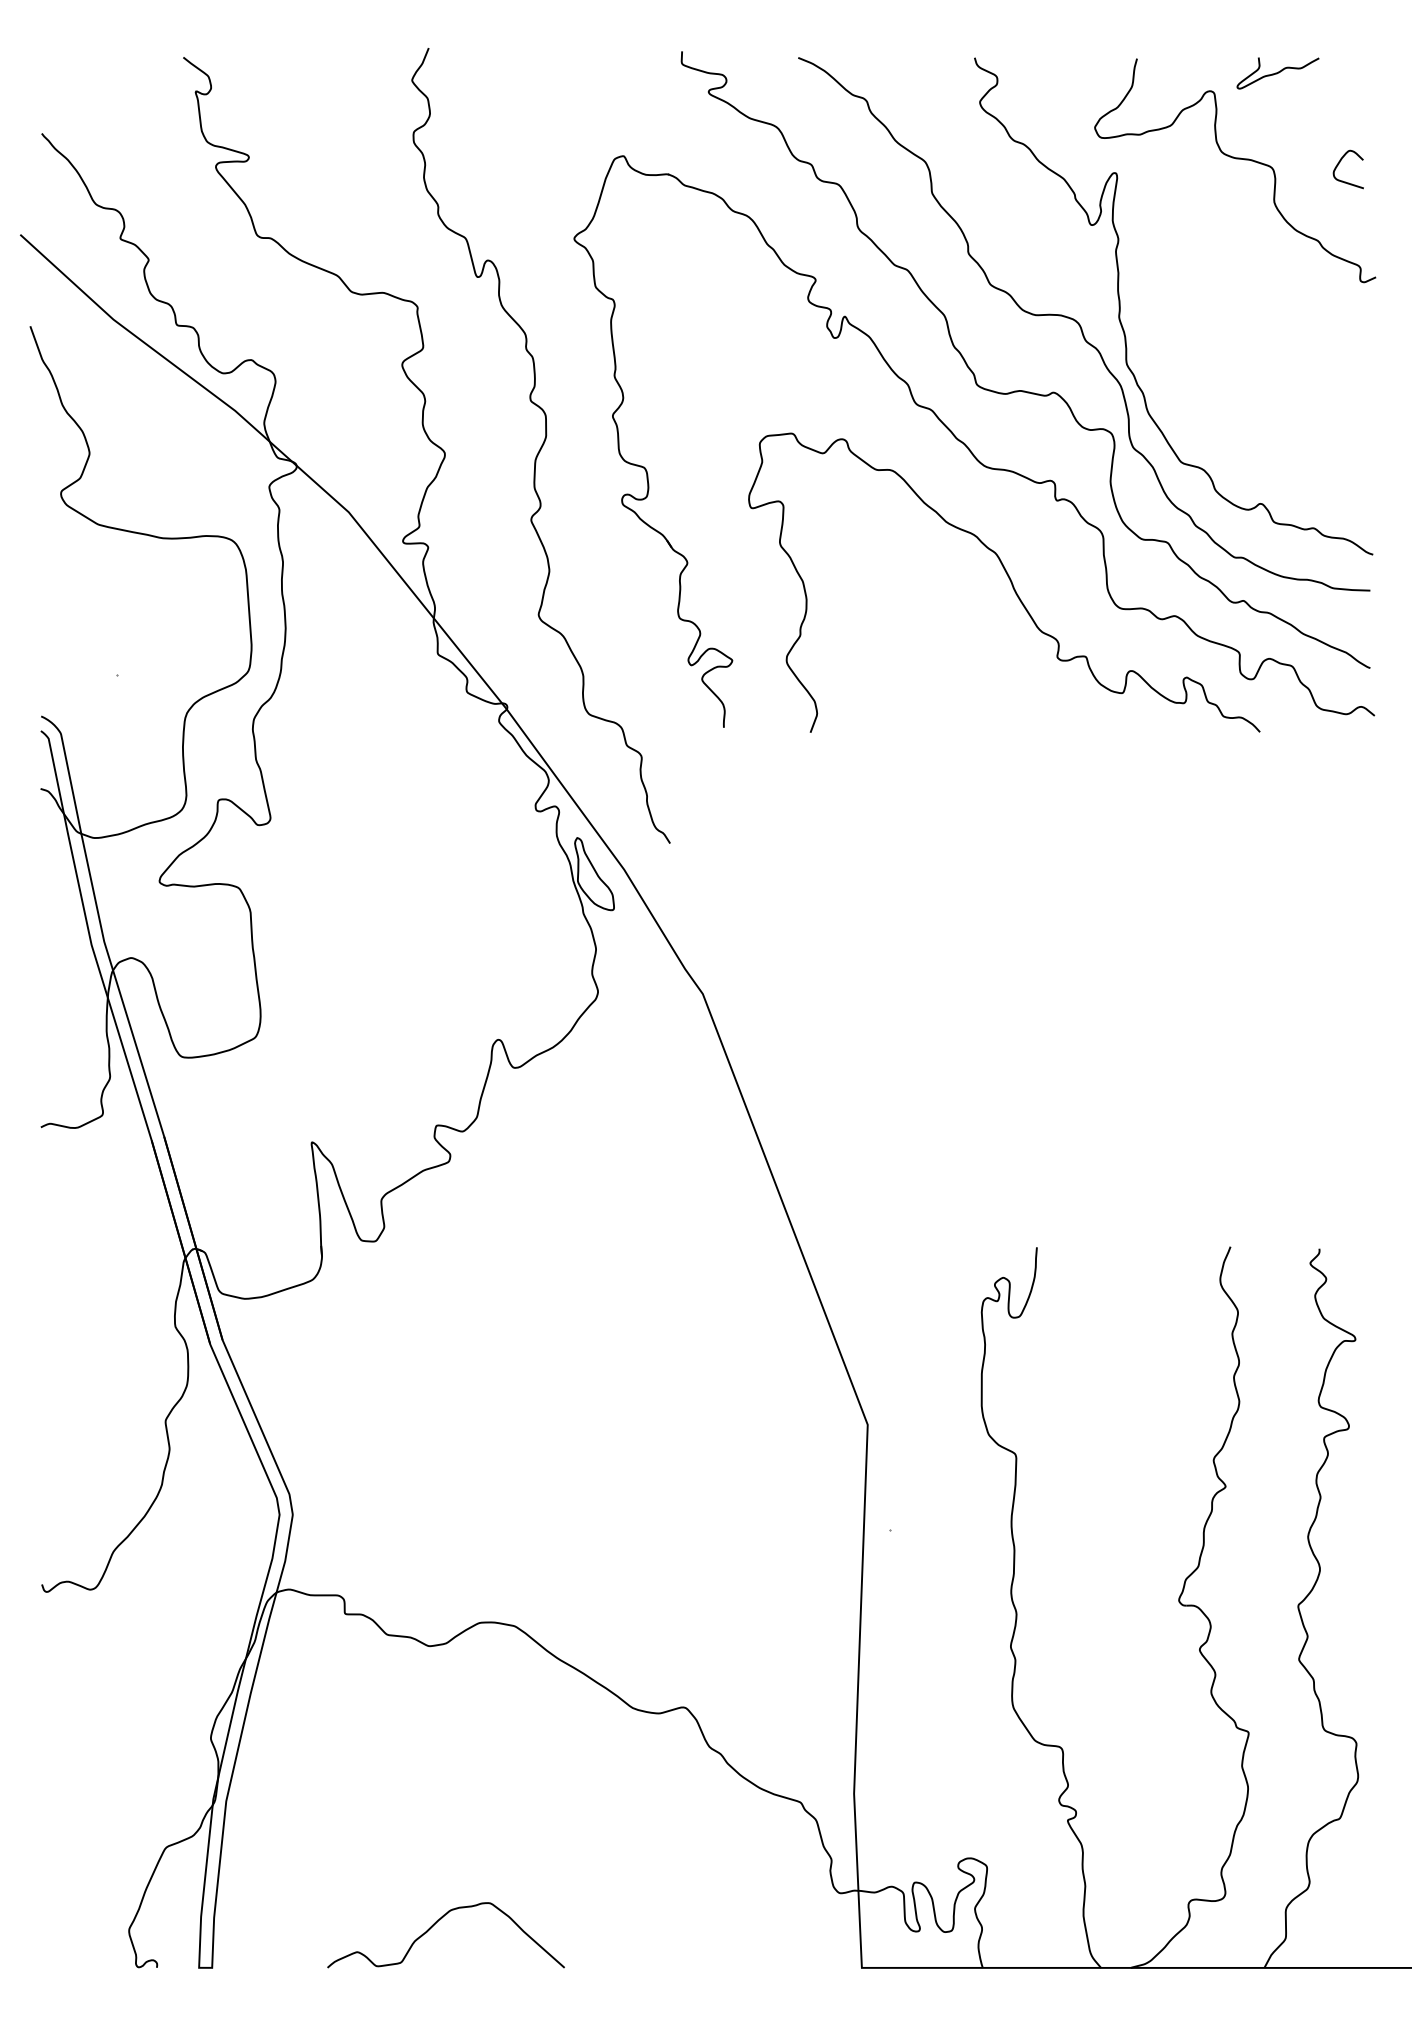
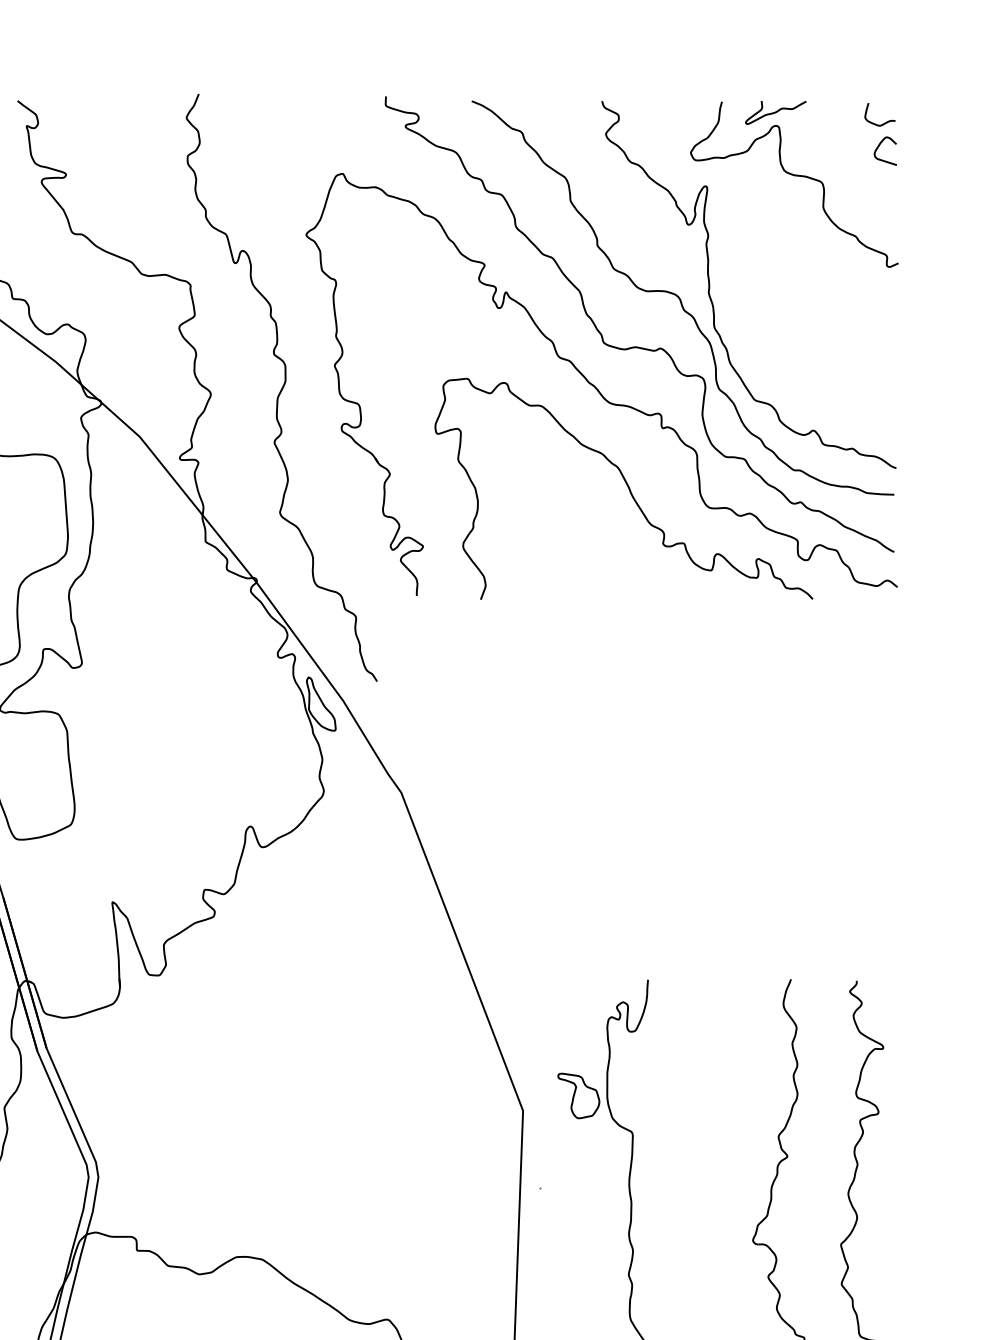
curve: (1277, 73) -> (775, 112), moved
curve: (1356, 87) -> (884, 123), added
curve: (1338, 165) -> (878, 148), moved
part: (942, 1404) -> (578, 1095), added

